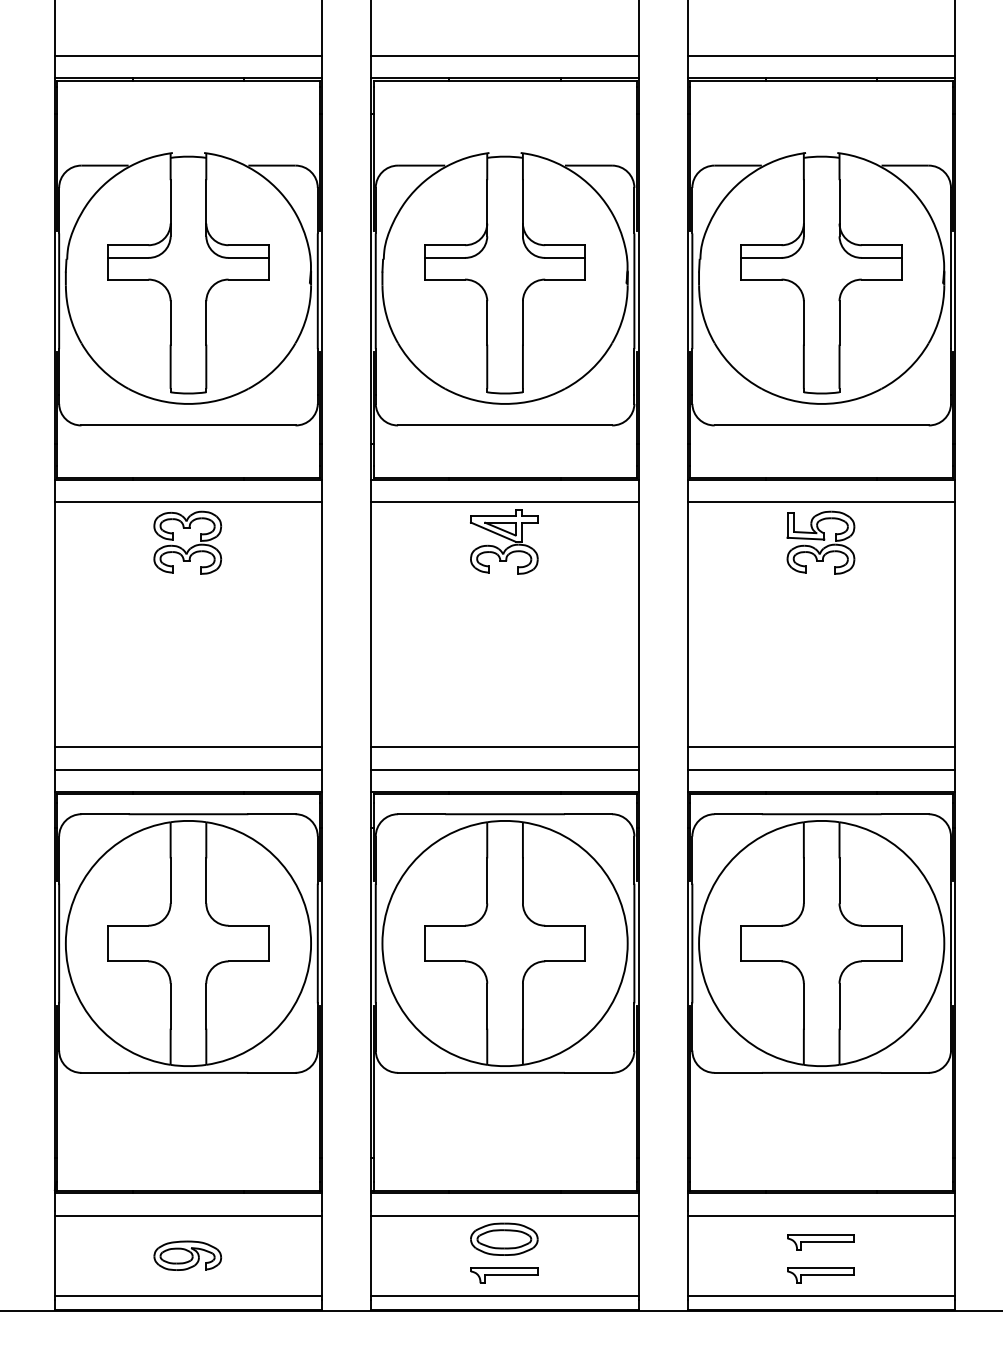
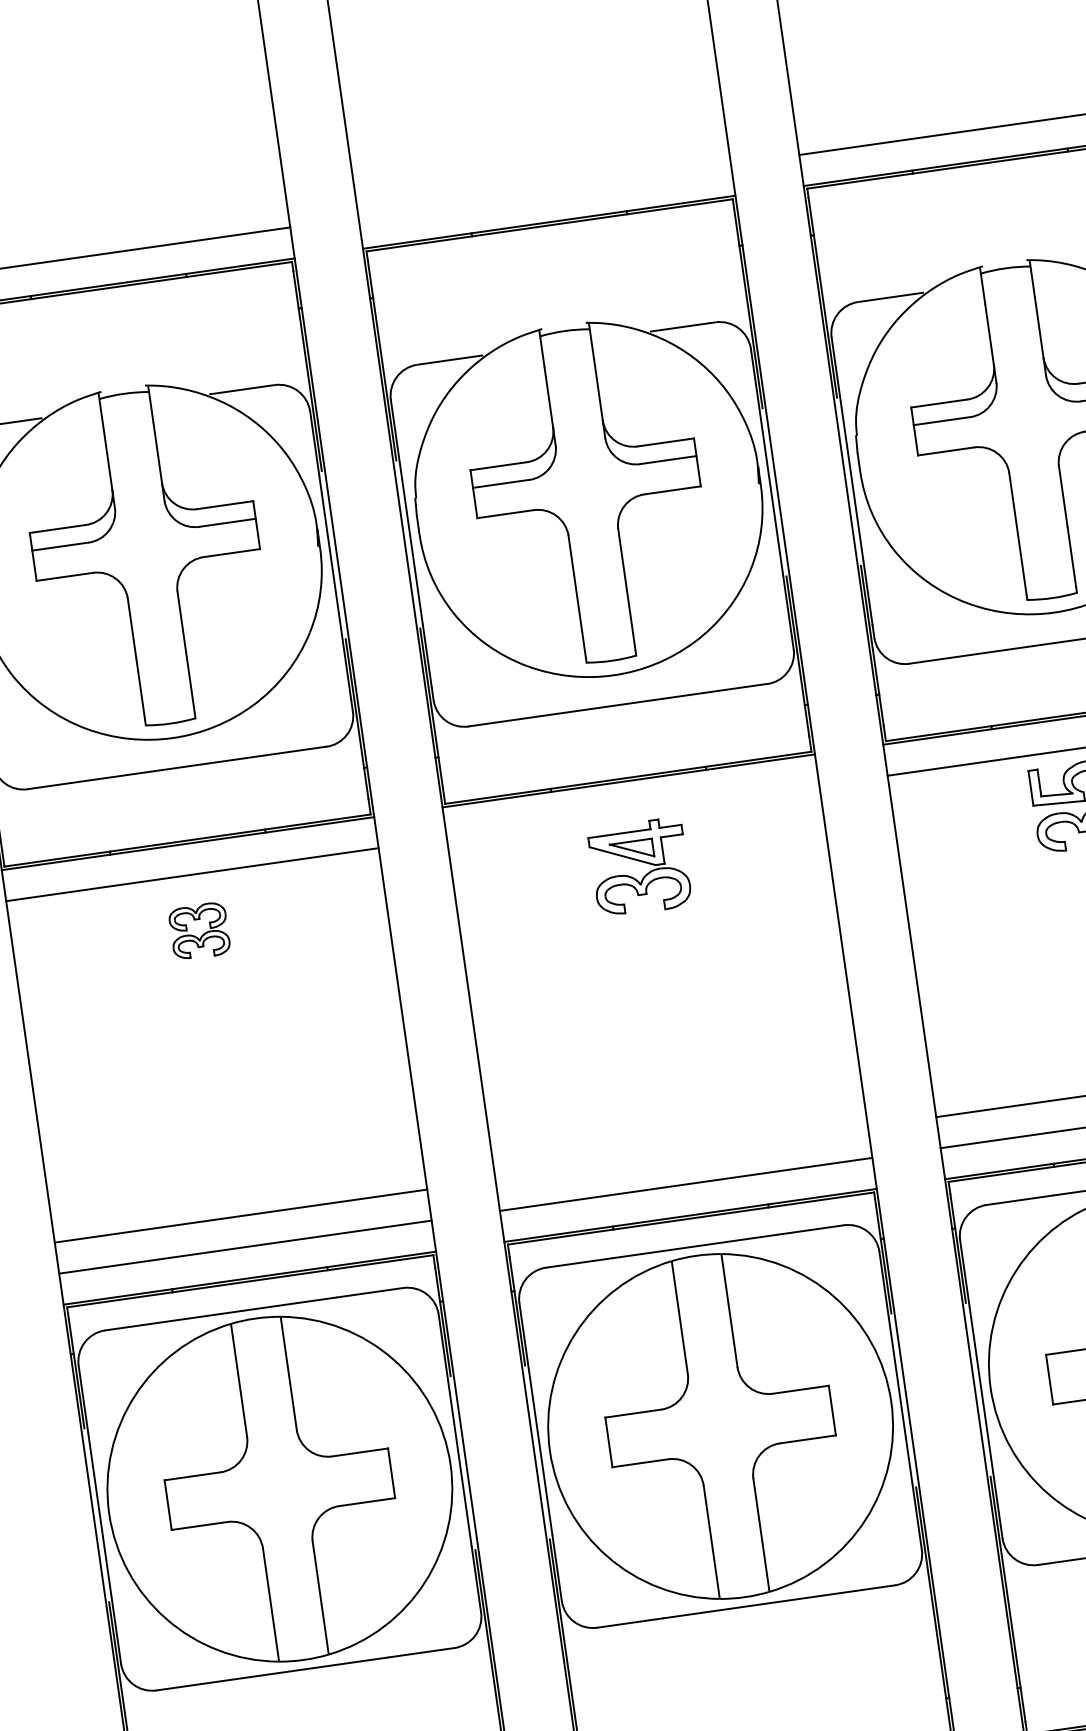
line: (504, 56) -> (544, 191), removed
line: (504, 502) -> (632, 812), removed
part: (187, 542) -> (199, 931), size x0.6
line: (504, 747) -> (680, 1153), removed

